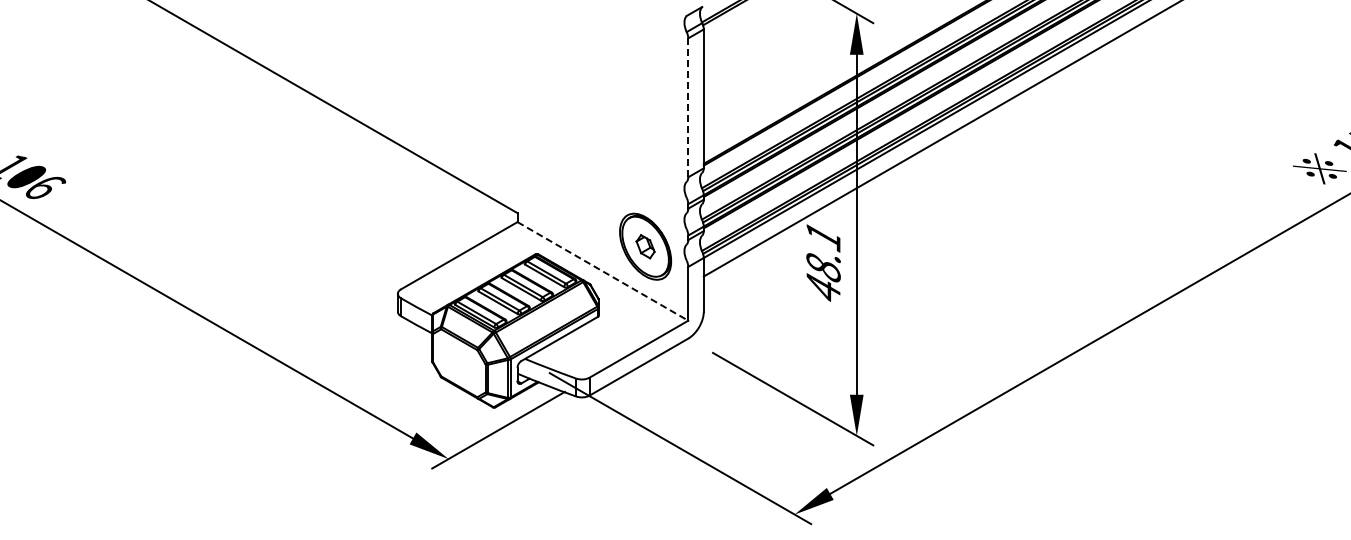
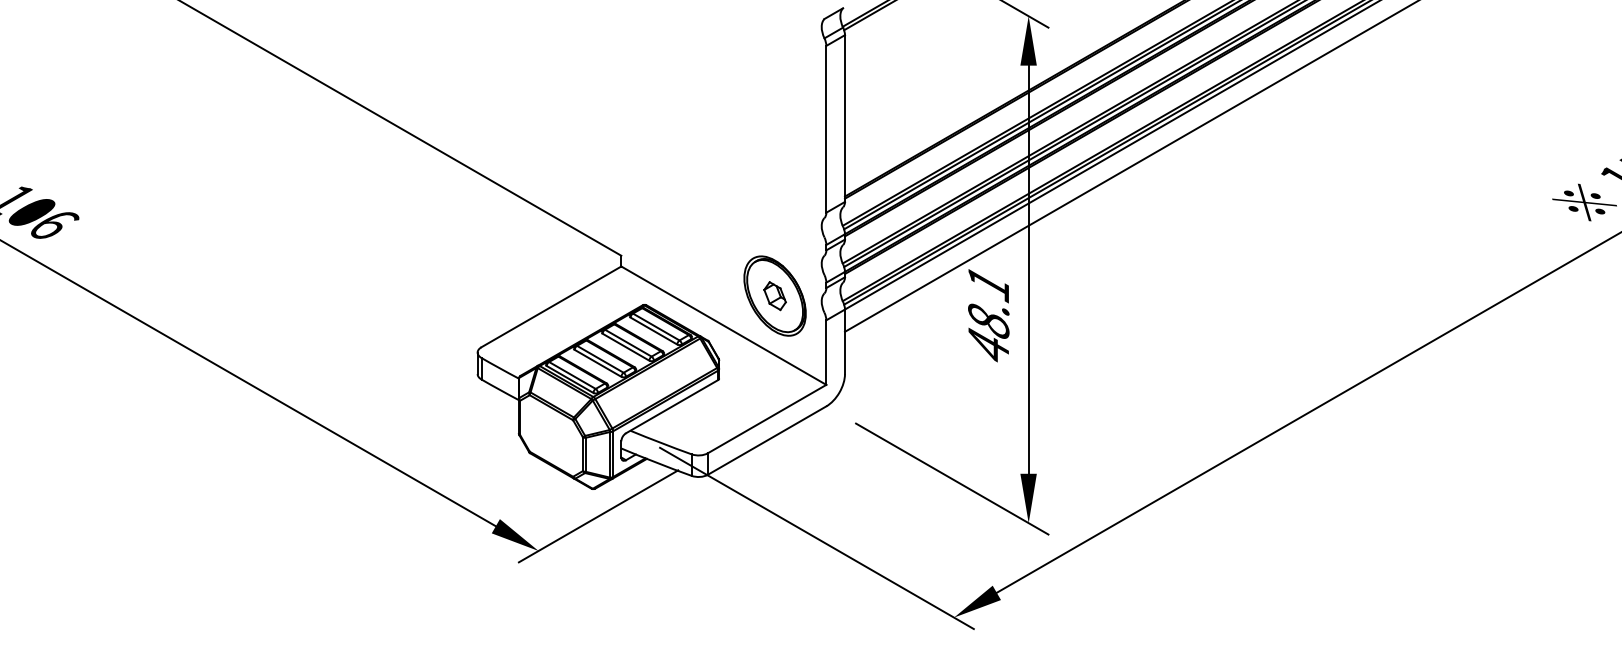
line: (688, 107) -> (826, 128), dashed -> solid
line: (602, 271) -> (723, 325), dashed -> solid

